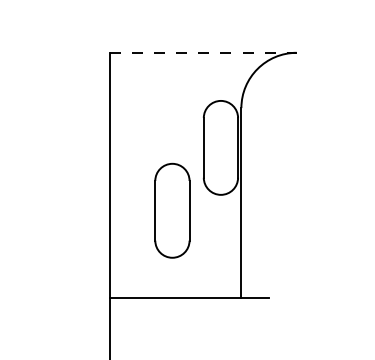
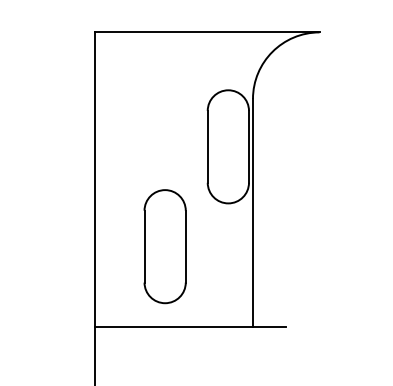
line: (203, 52) -> (207, 32), dashed -> solid
part: (172, 210) -> (165, 246), moved

